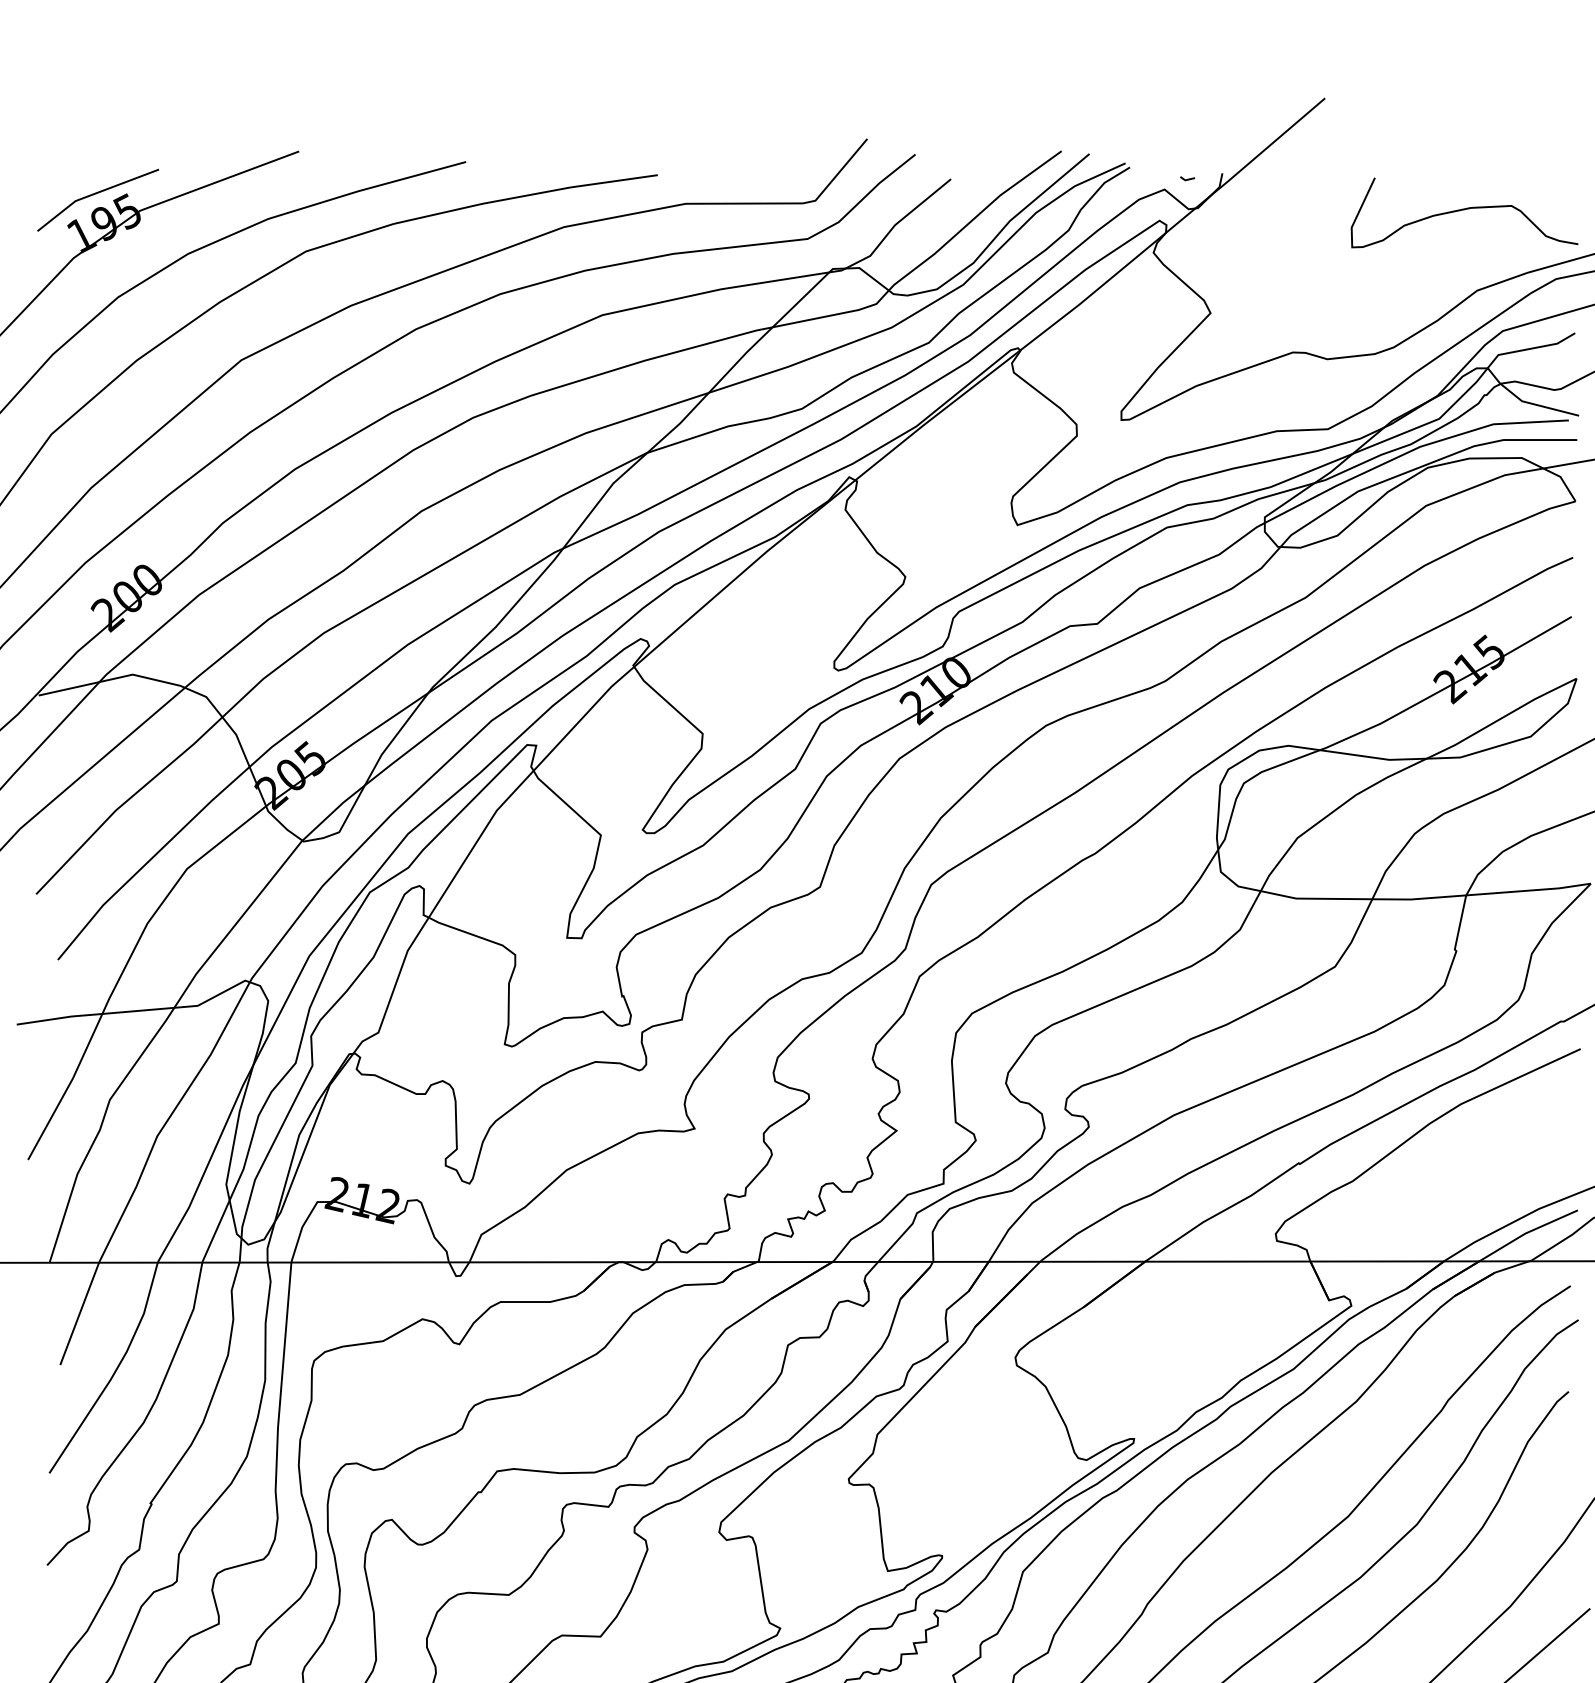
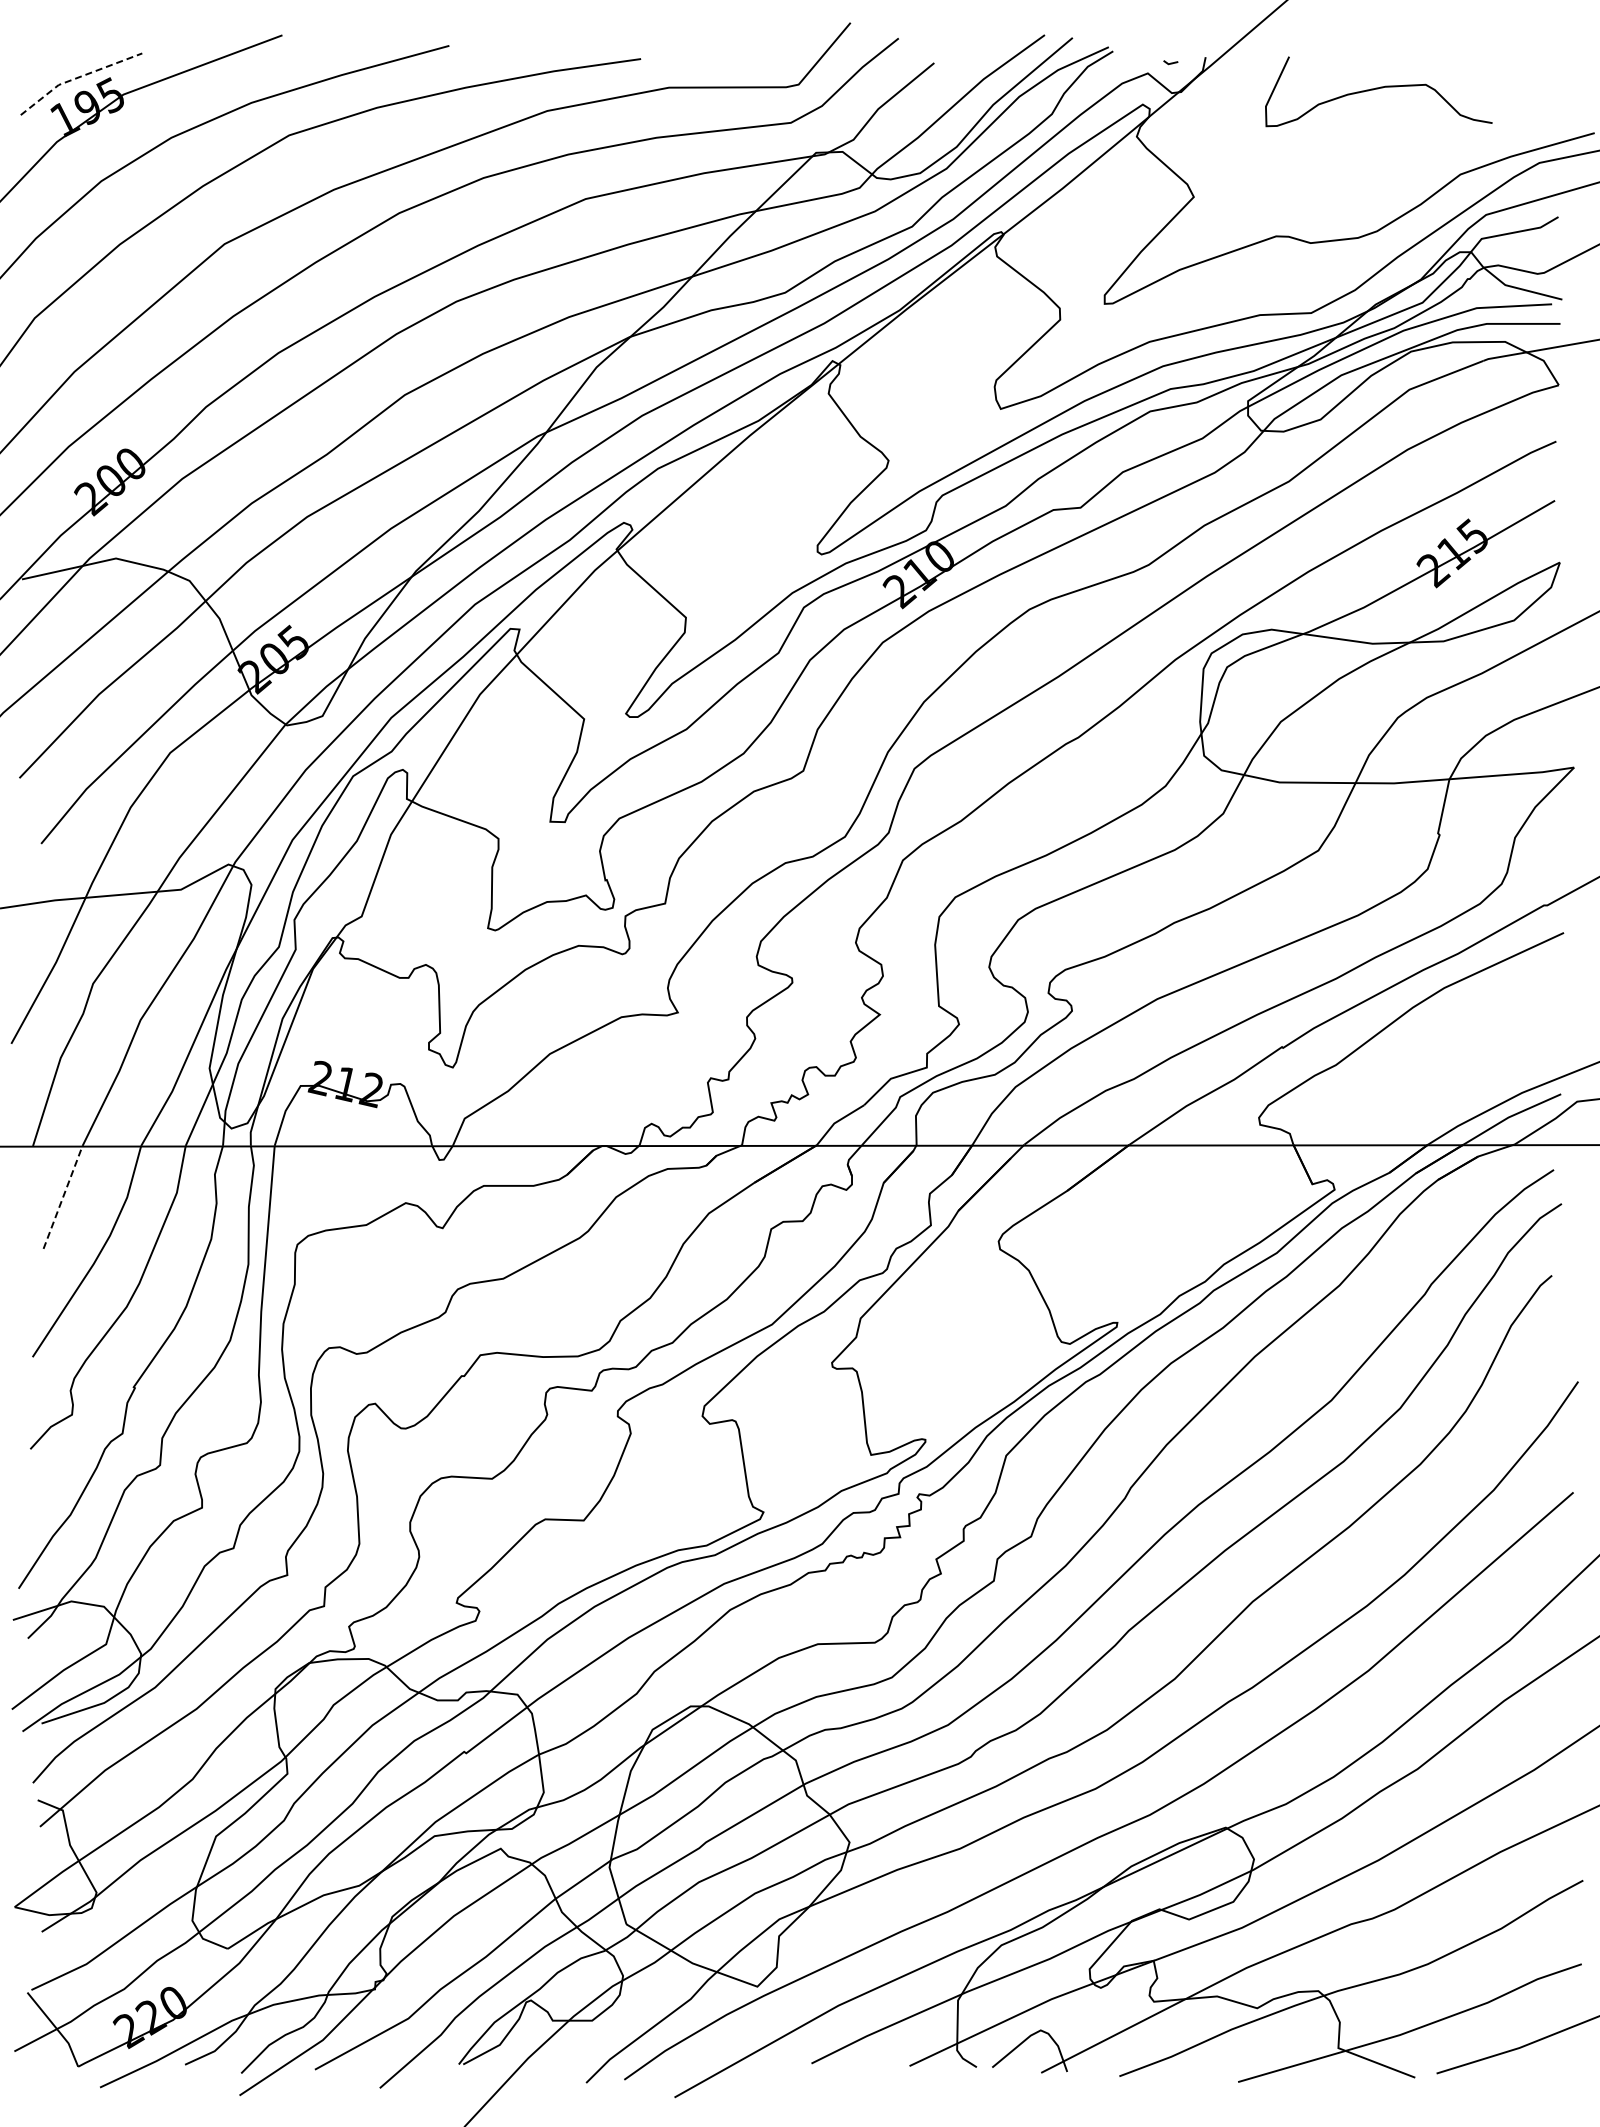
line: (94, 193) -> (77, 77), solid -> dashed
curve: (1464, 210) -> (1378, 89), moved
line: (80, 1312) -> (63, 1196), solid -> dashed

